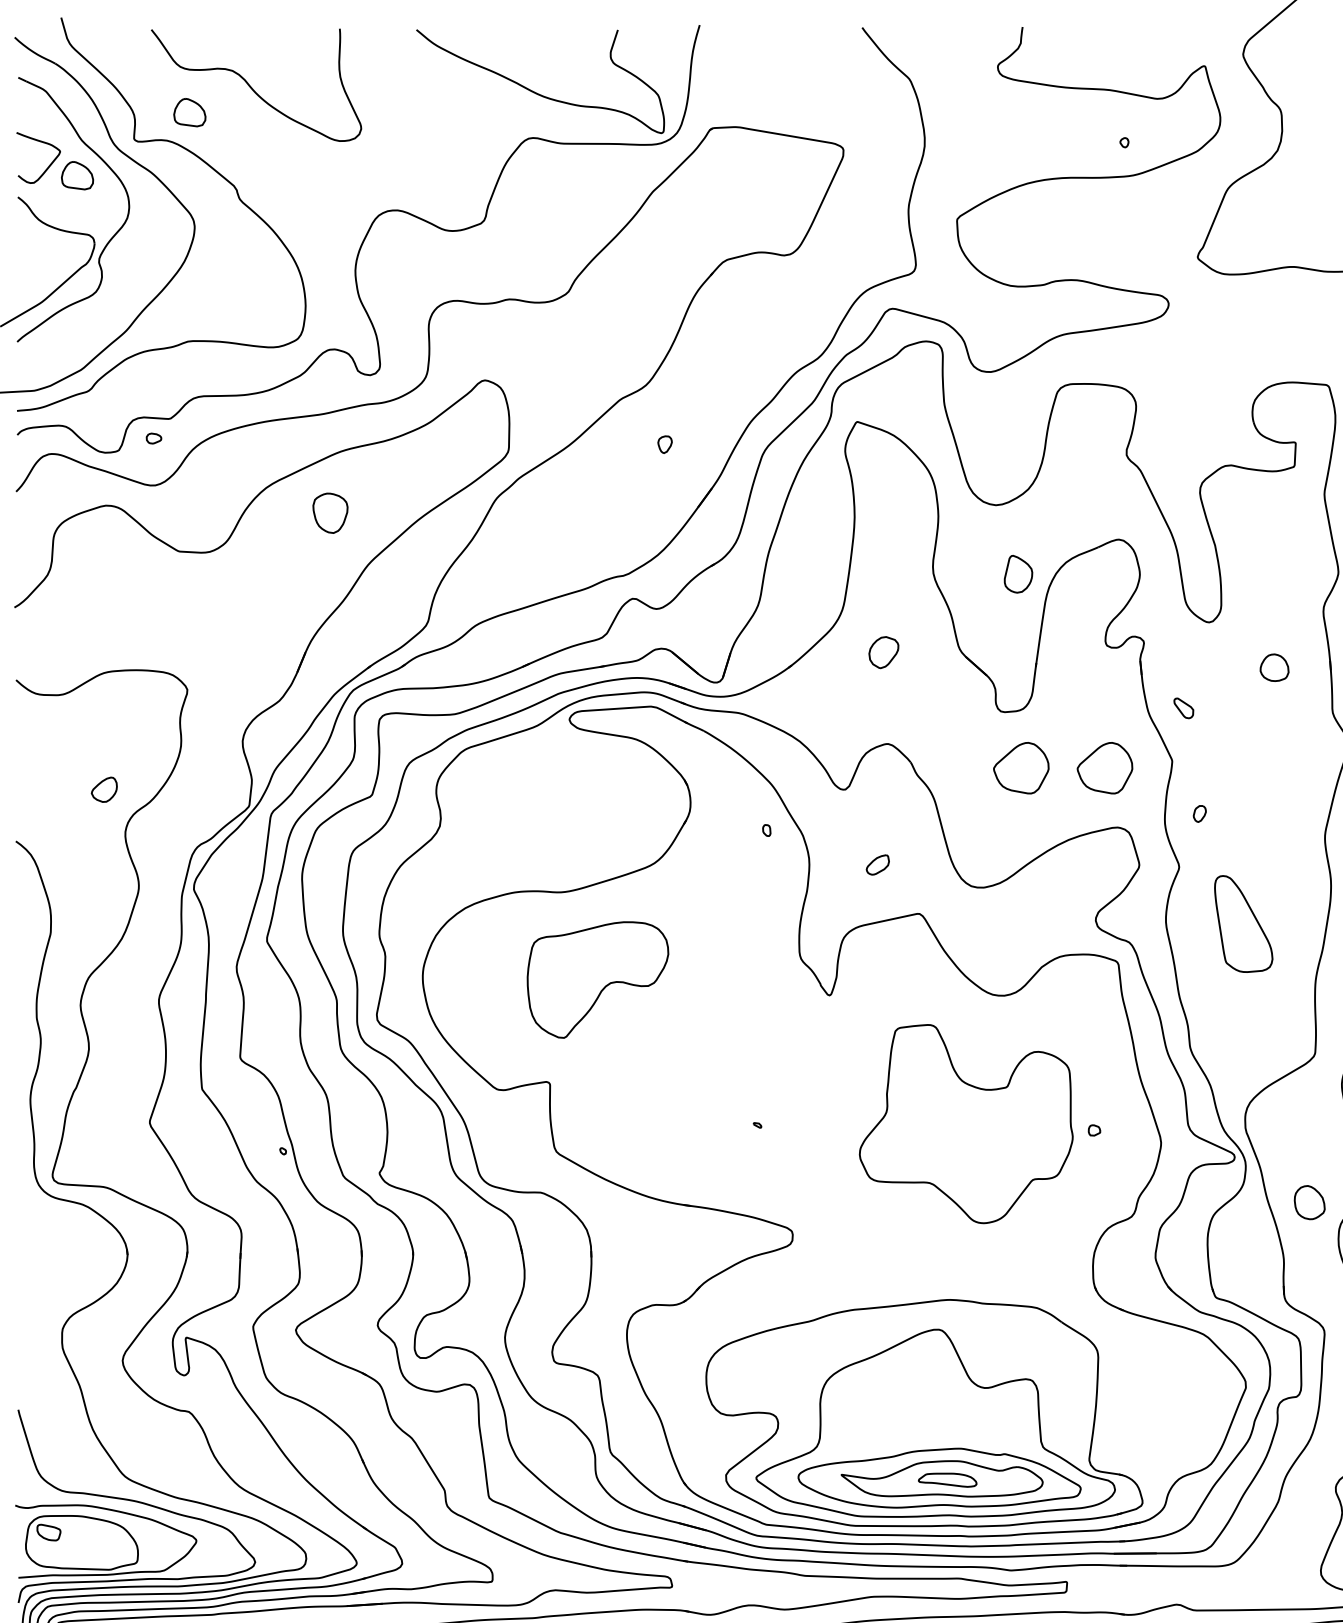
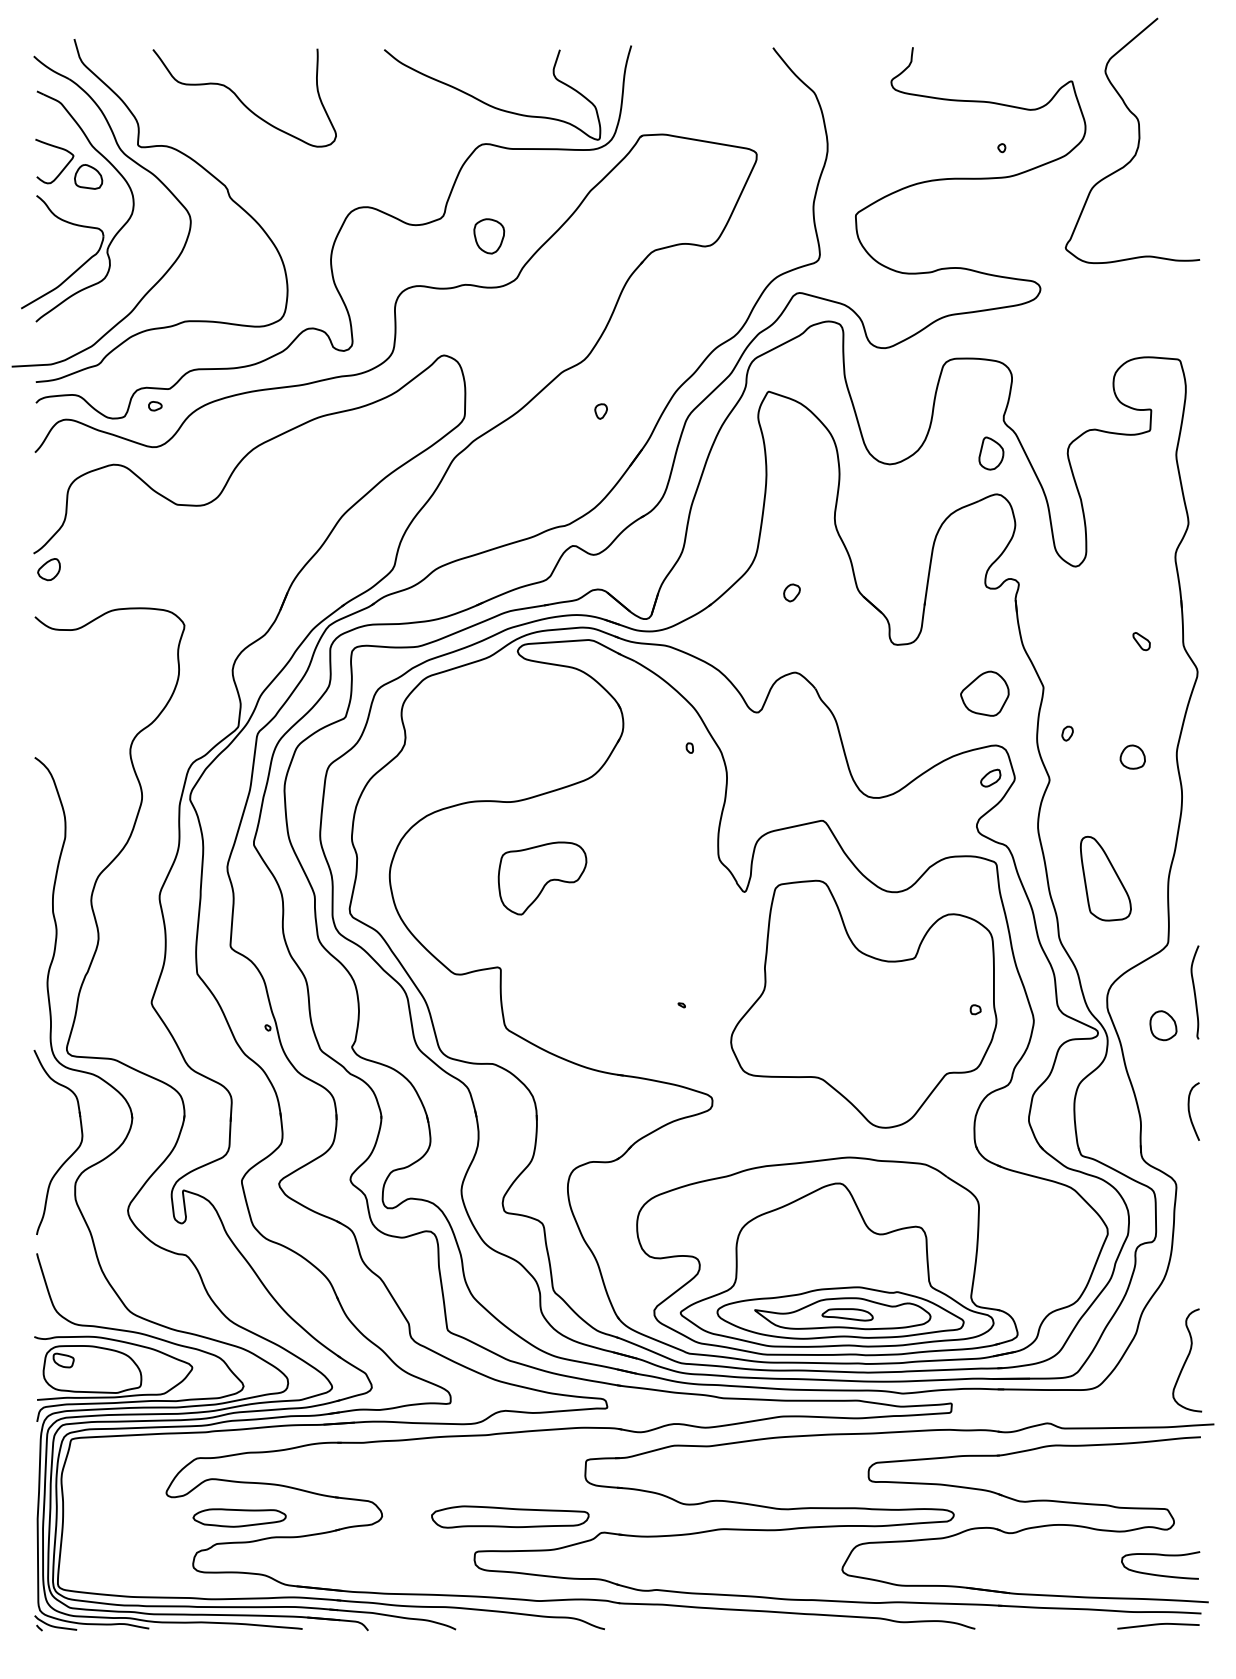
part: (189, 112) -> (186, 121), removed
part: (330, 513) -> (489, 236), moved
part: (1018, 574) -> (991, 453), moved
part: (883, 652) -> (791, 592), size x0.62
part: (1274, 667) -> (1132, 756), moved
part: (1183, 708) -> (1141, 641), moved
part: (1020, 767) -> (911, 693), removed
part: (103, 789) -> (48, 569), moved
part: (877, 864) -> (990, 777), moved
part: (1243, 923) -> (1105, 878), moved
part: (597, 979) -> (542, 878), size x0.71
part: (965, 1123) -> (863, 1003), size x1.43
part: (1309, 1202) -> (1163, 1025), moved
part: (57, 1296) -> (71, 1154), added

